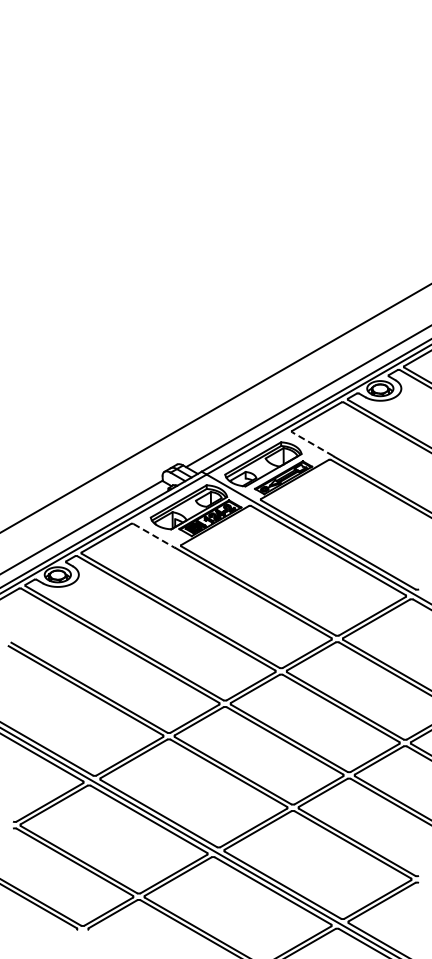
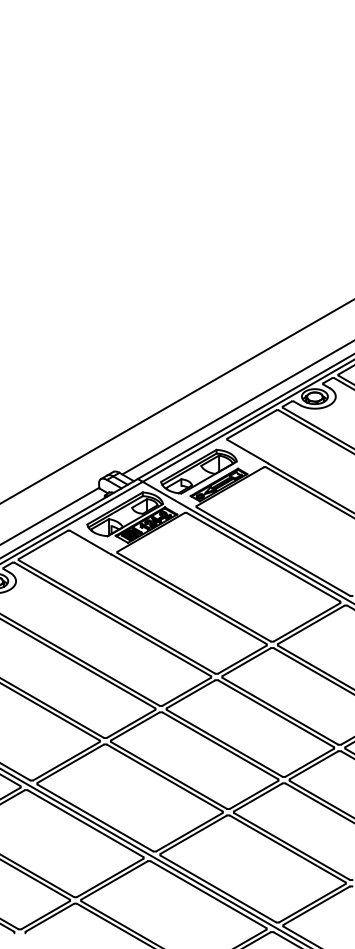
line: (312, 444) -> (247, 452), dashed -> solid
line: (153, 535) -> (90, 542), dashed -> solid

